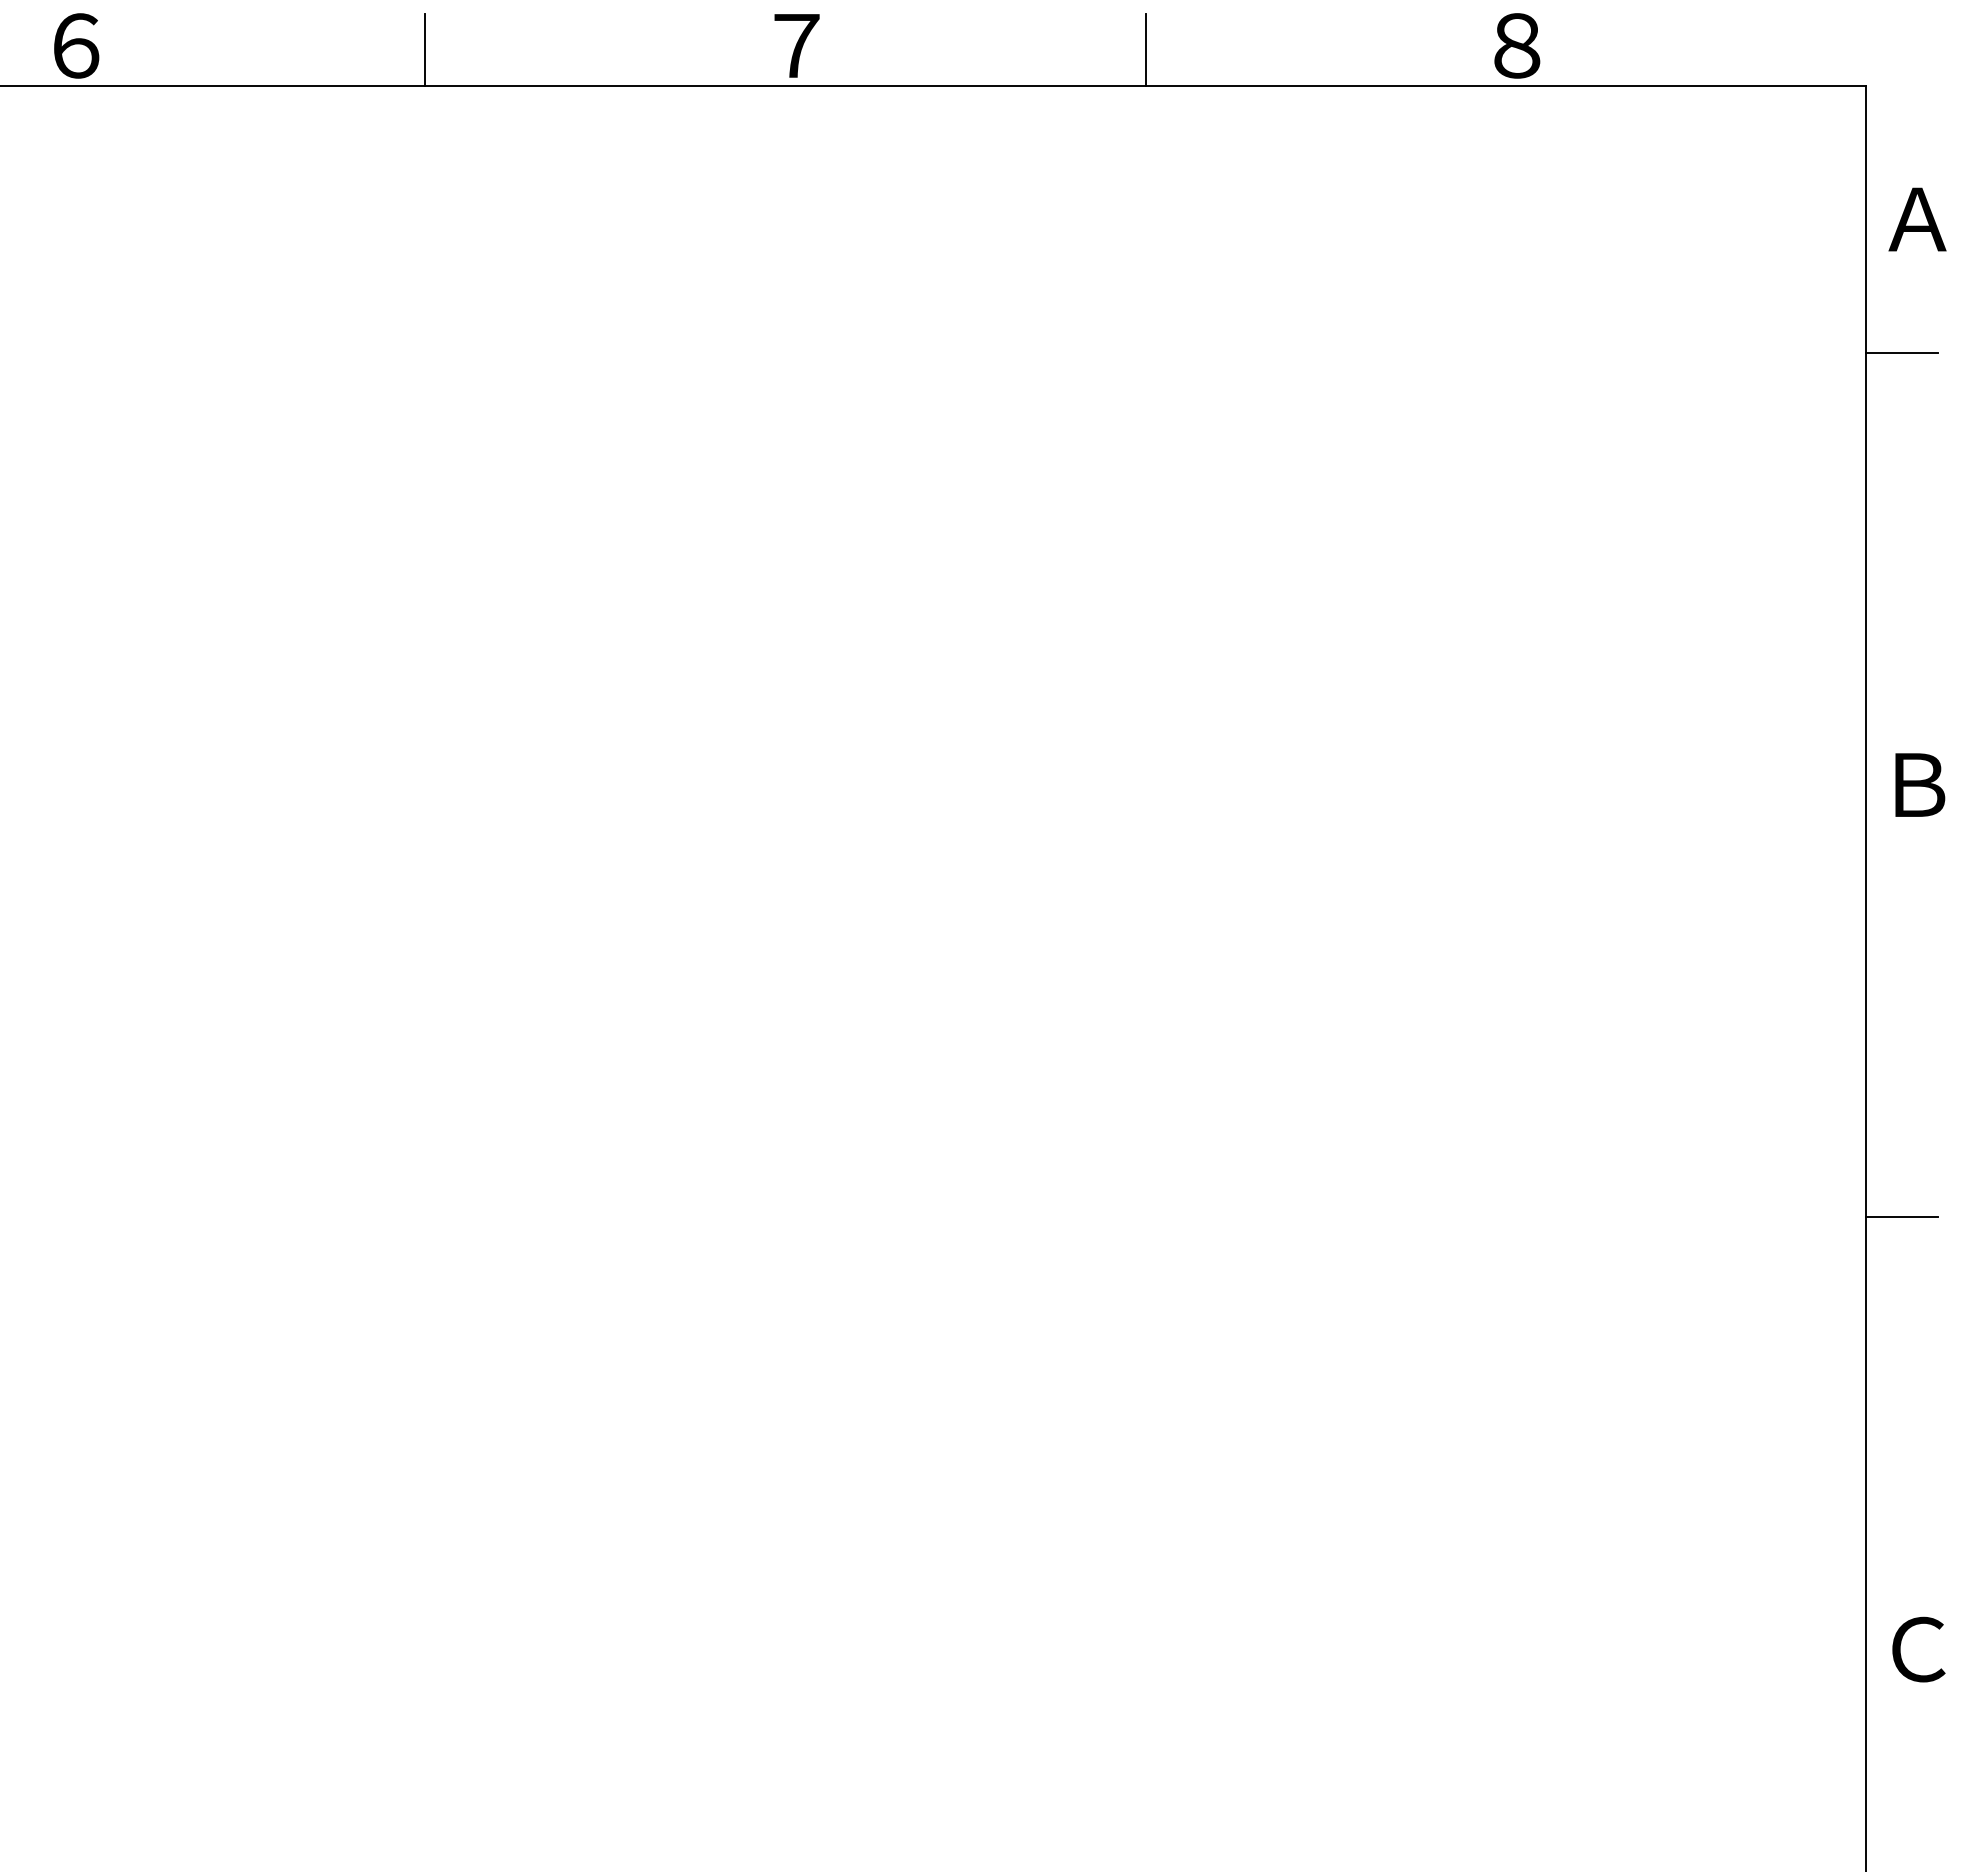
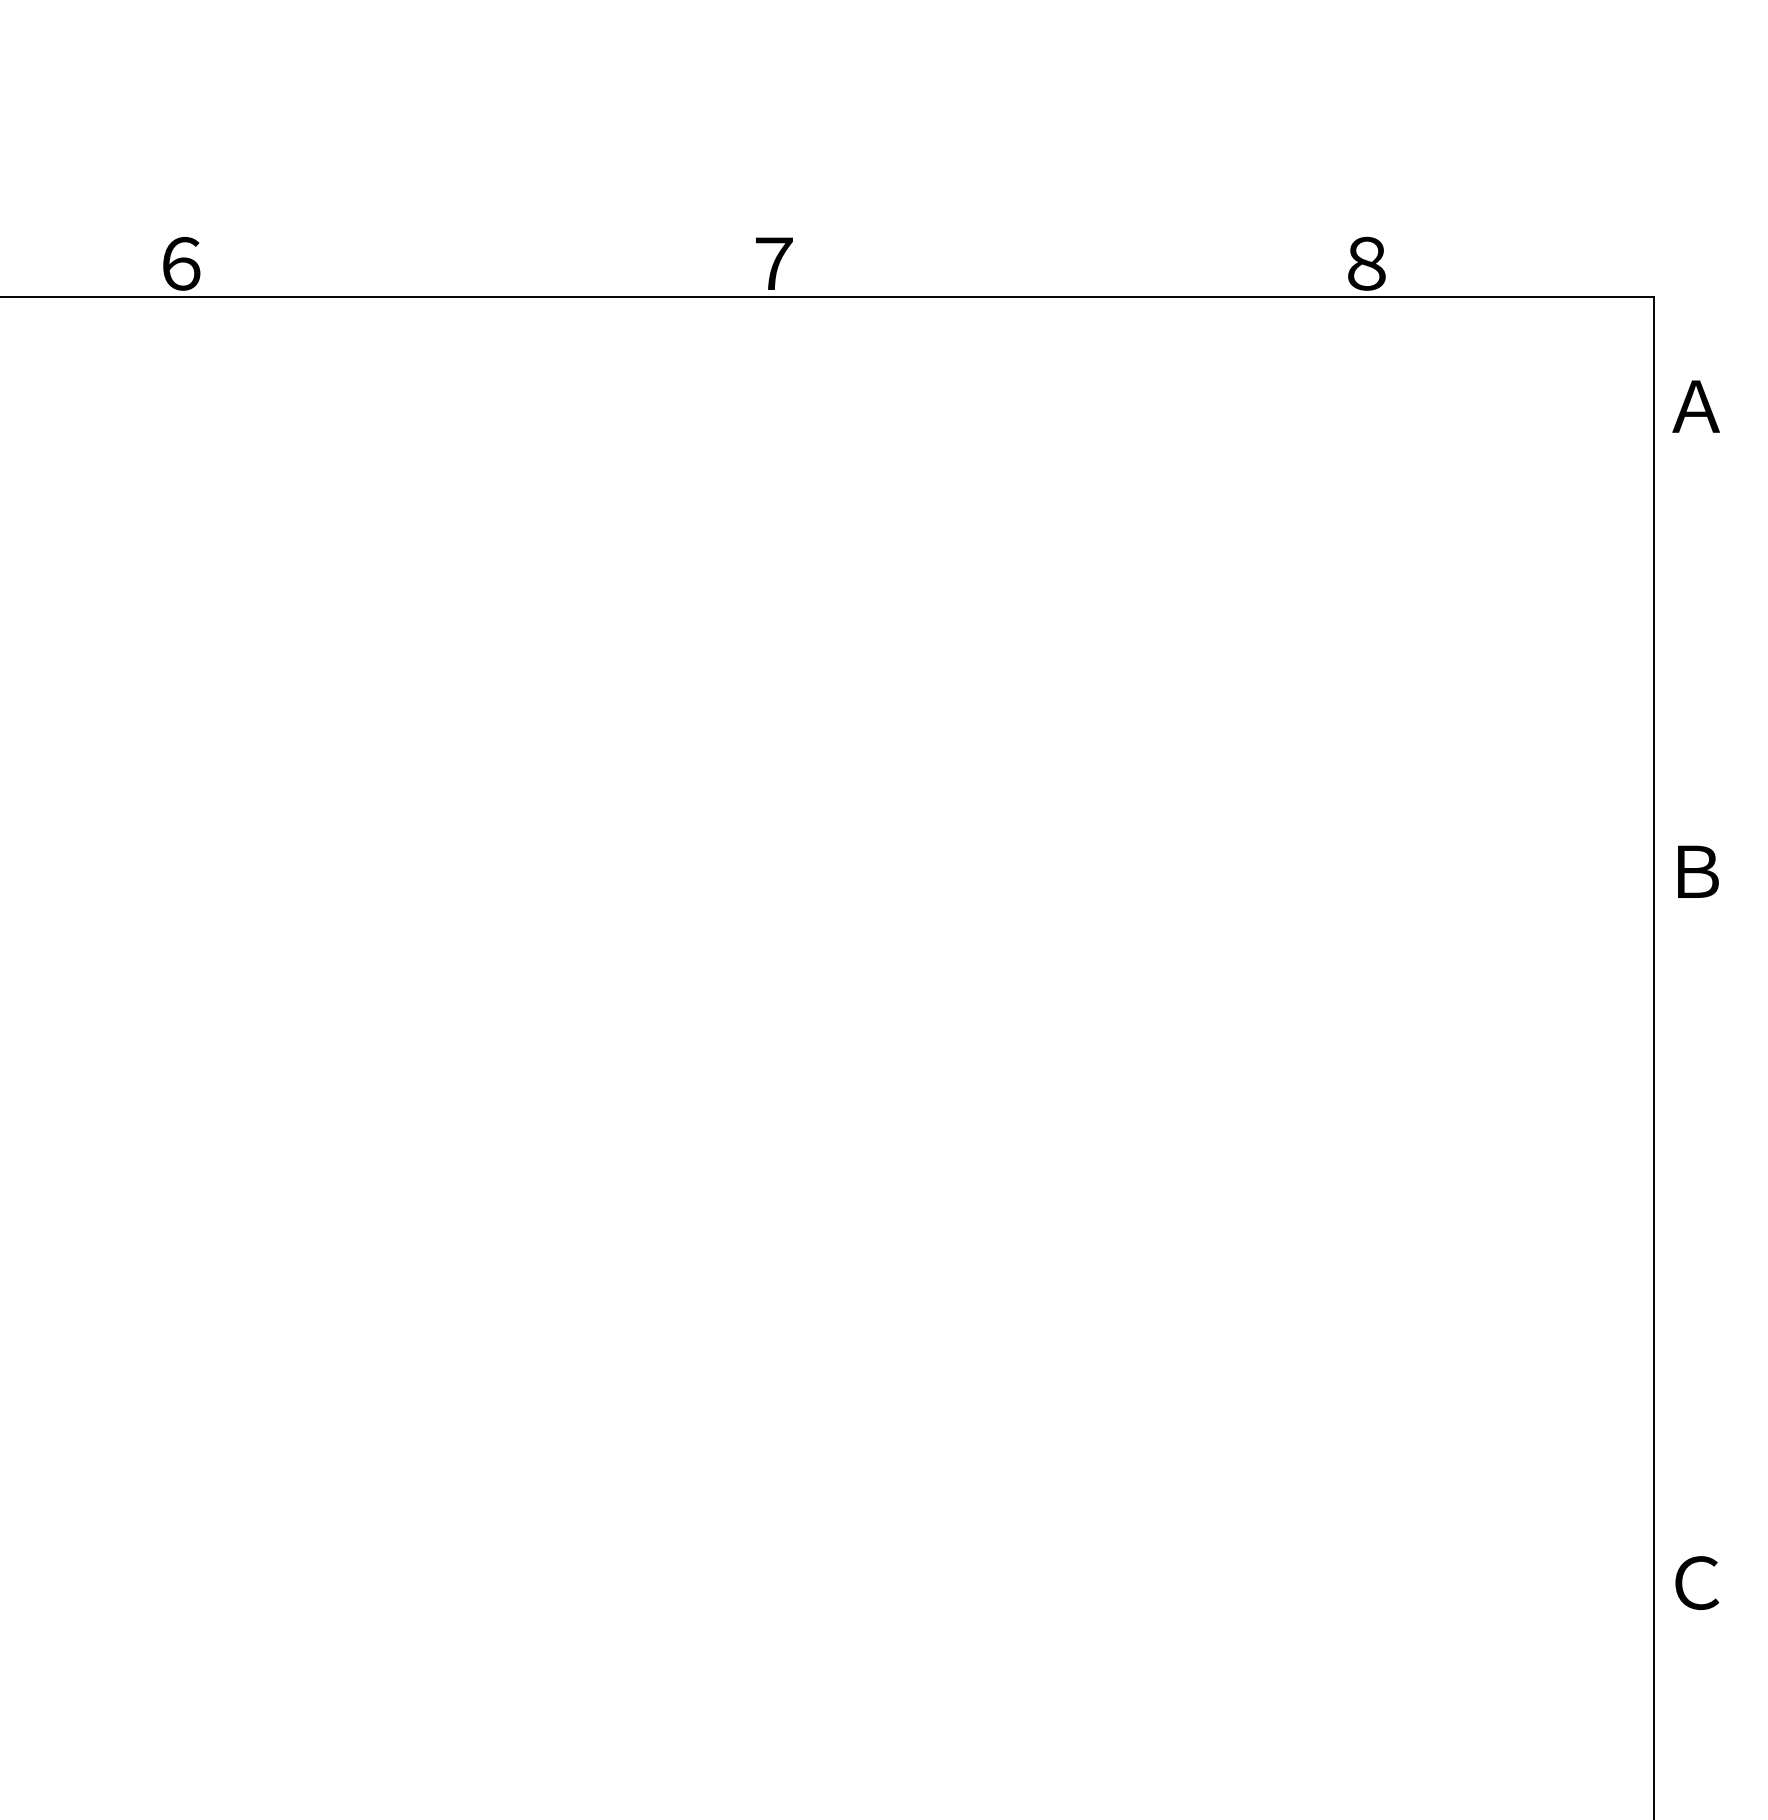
line: (425, 50) -> (468, 267), removed
line: (1146, 50) -> (1061, 267), removed
line: (1902, 353) -> (1683, 516), removed
line: (1902, 1217) -> (1683, 1227), removed

